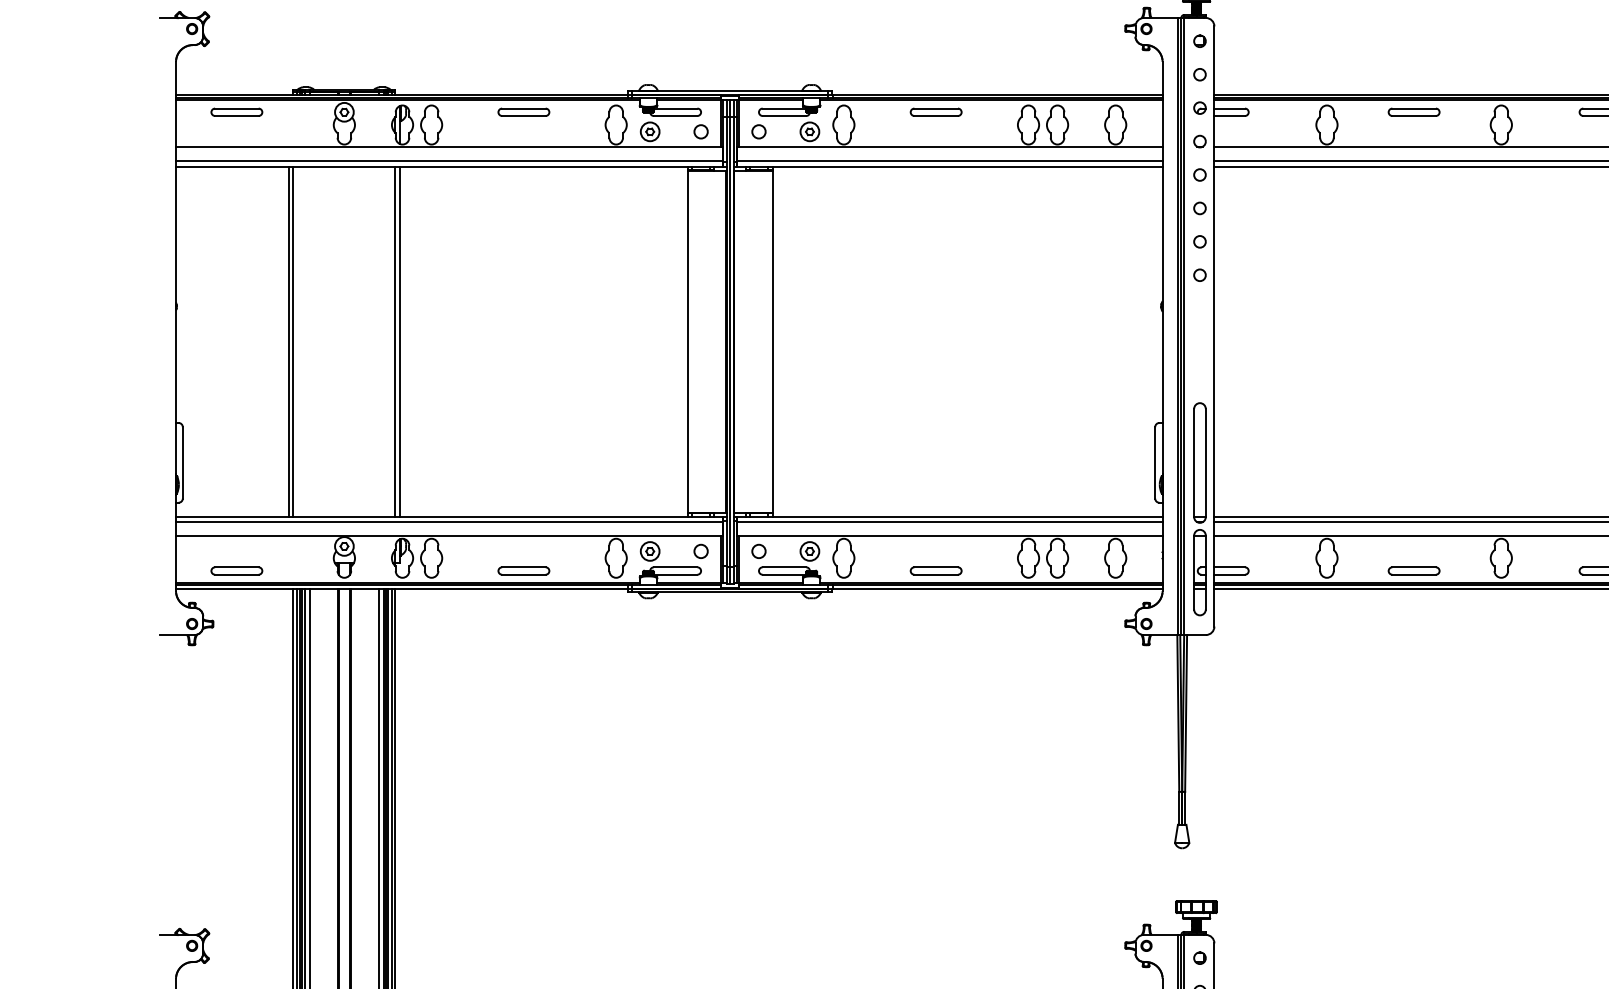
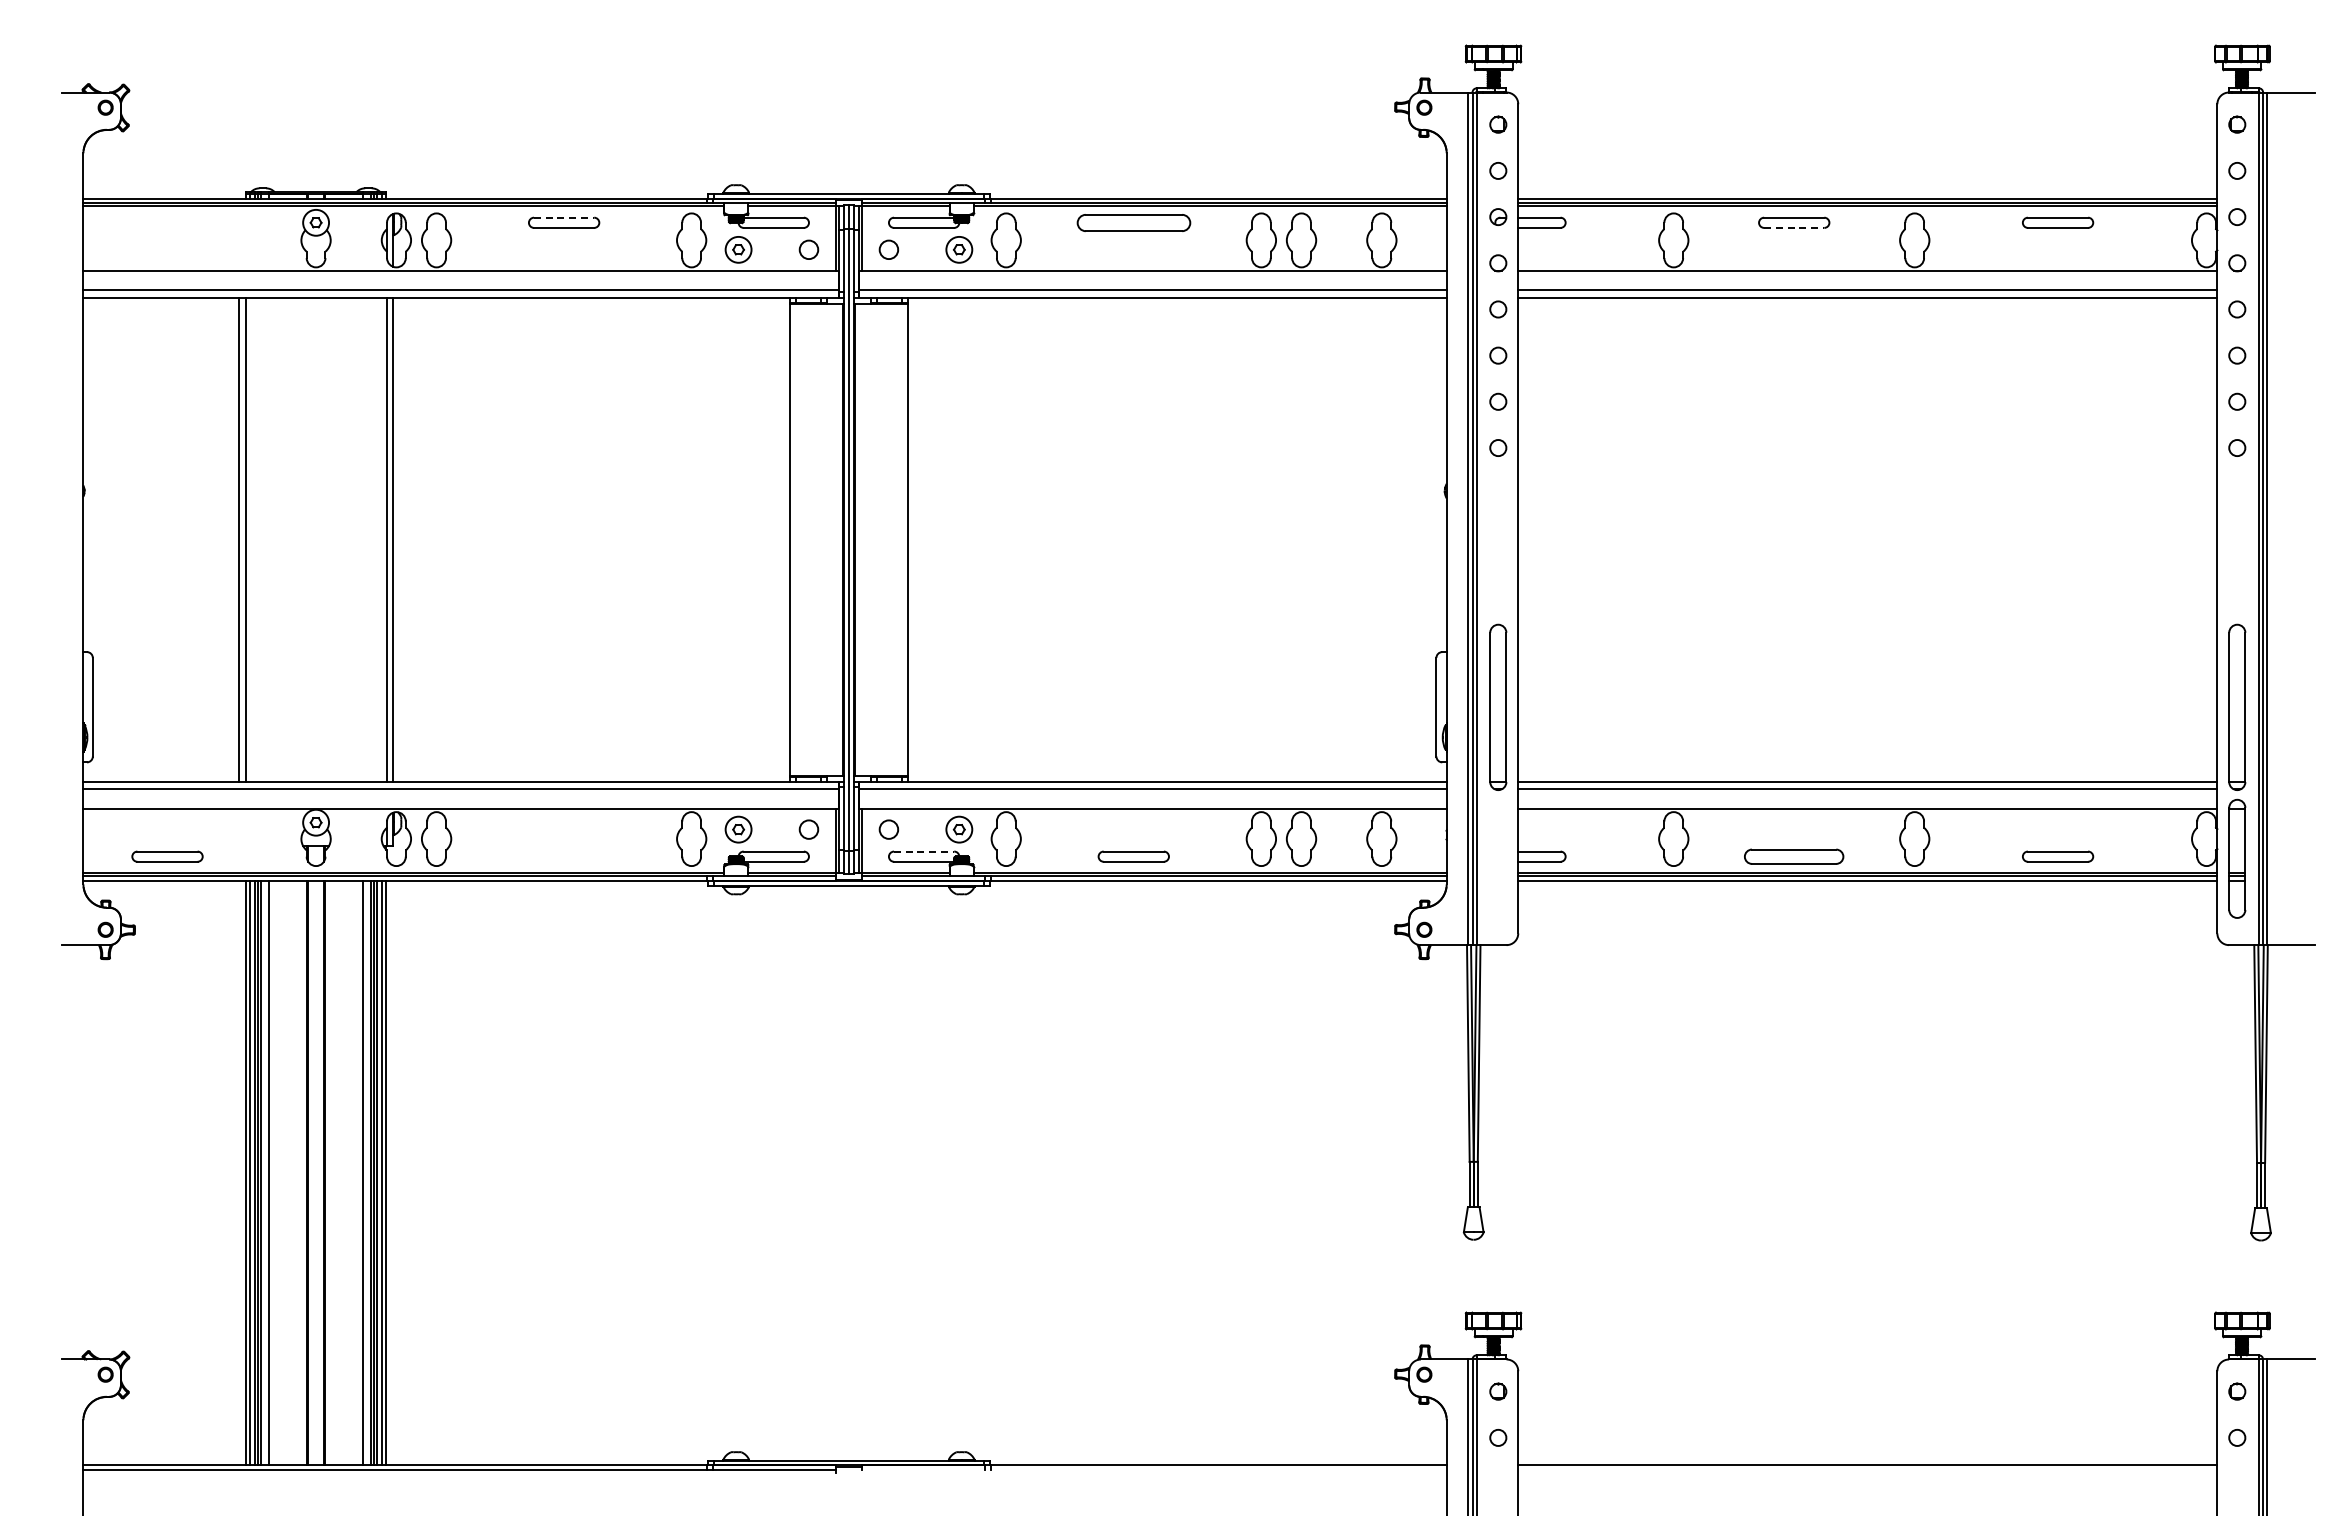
line: (524, 108) -> (564, 217), solid -> dashed
part: (236, 112) -> (167, 222), removed
part: (935, 112) -> (1133, 222), size x1.6
line: (1414, 115) -> (1794, 227), solid -> dashed
line: (784, 567) -> (924, 851), solid -> dashed
part: (524, 570) -> (564, 856), removed
part: (1414, 570) -> (1794, 856), size x1.4
part: (1200, 572) -> (1498, 858), removed

